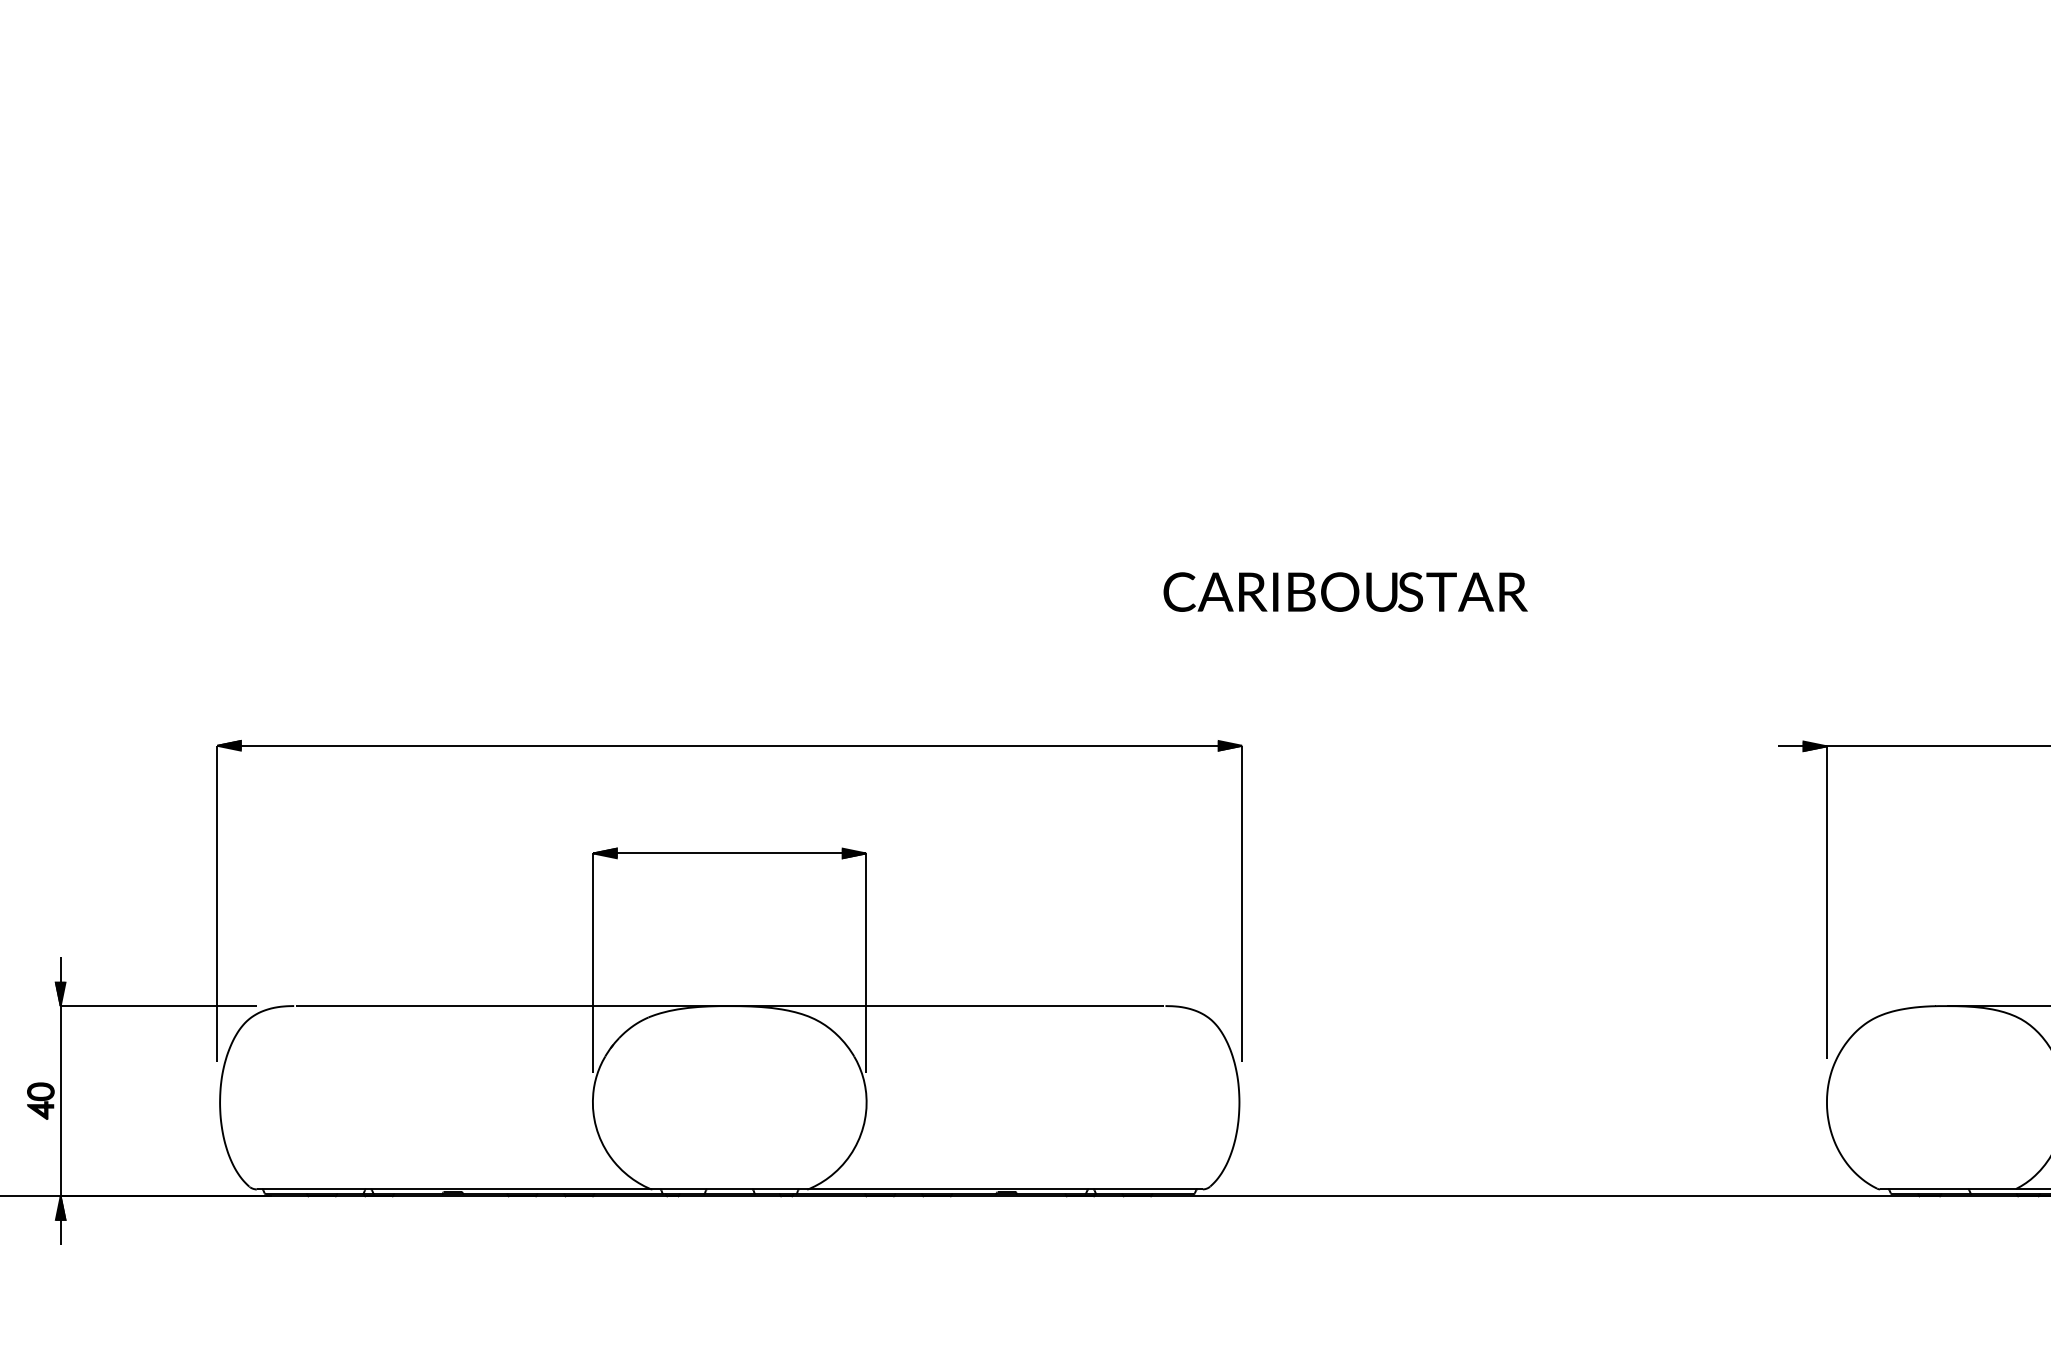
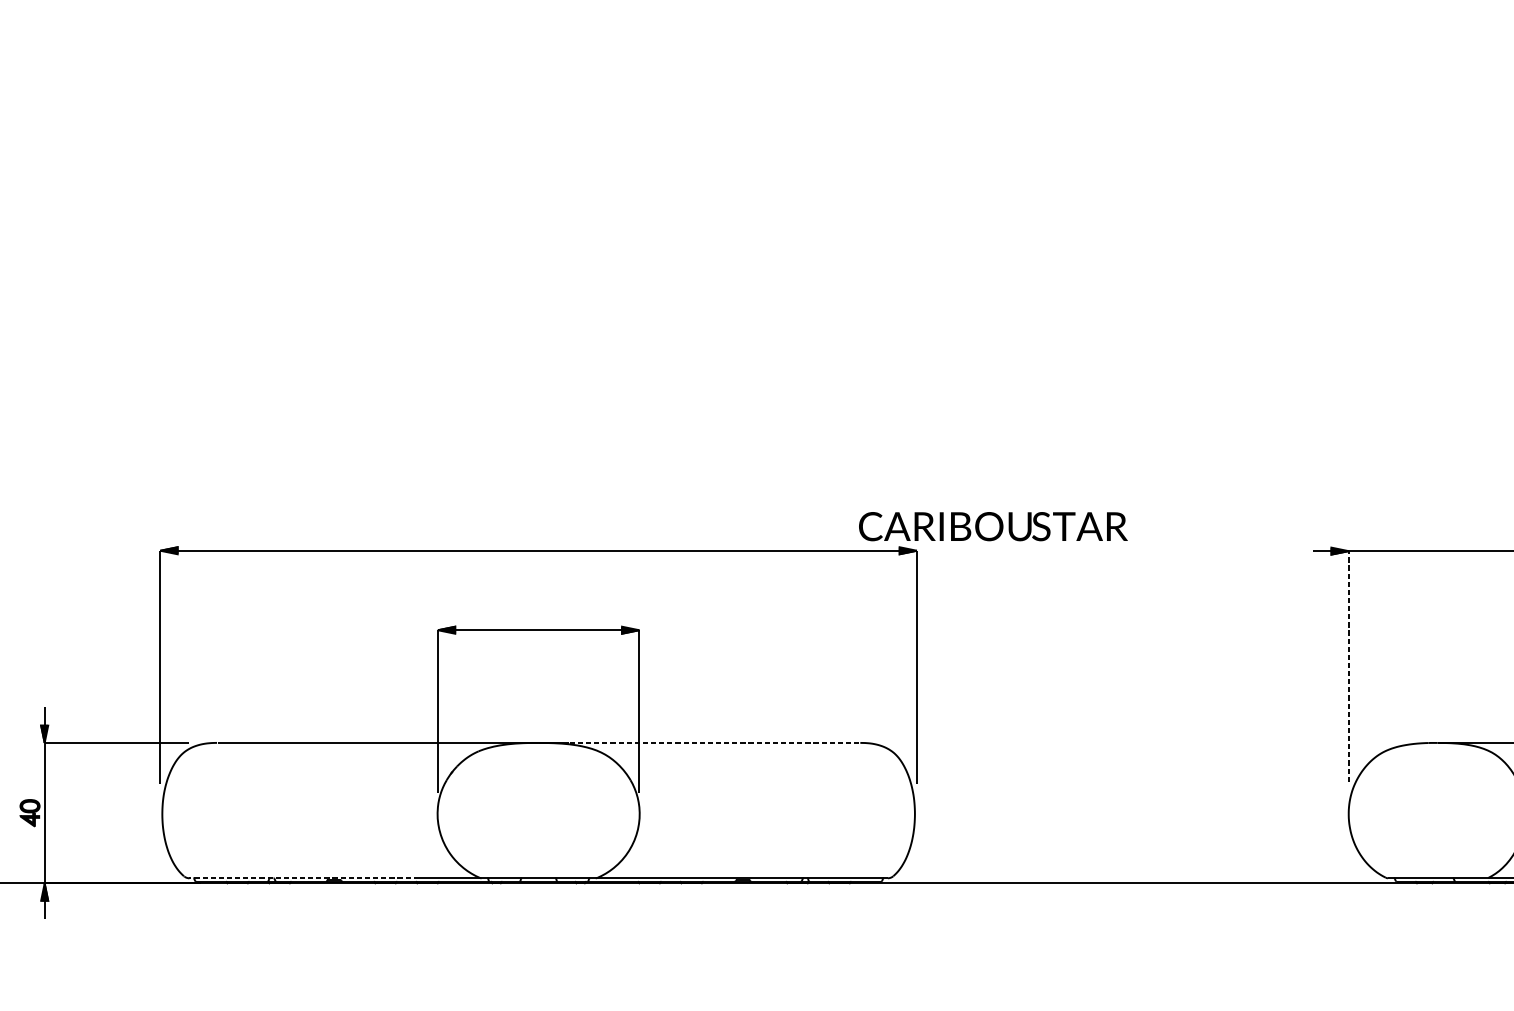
text: (1345, 591) -> (993, 526), moved
line: (1826, 902) -> (1348, 666), solid -> dashed
line: (967, 1006) -> (714, 743), solid -> dashed
line: (410, 1189) -> (302, 878), solid -> dashed

